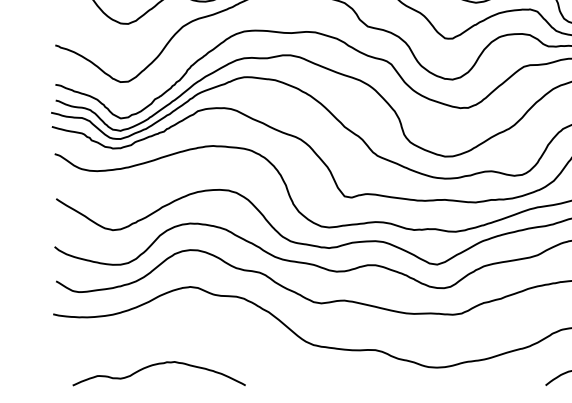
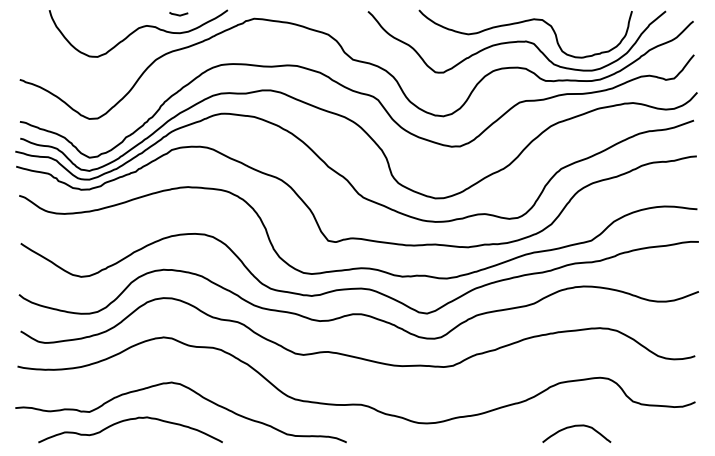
curve: (218, 338) -> (193, 392), added

